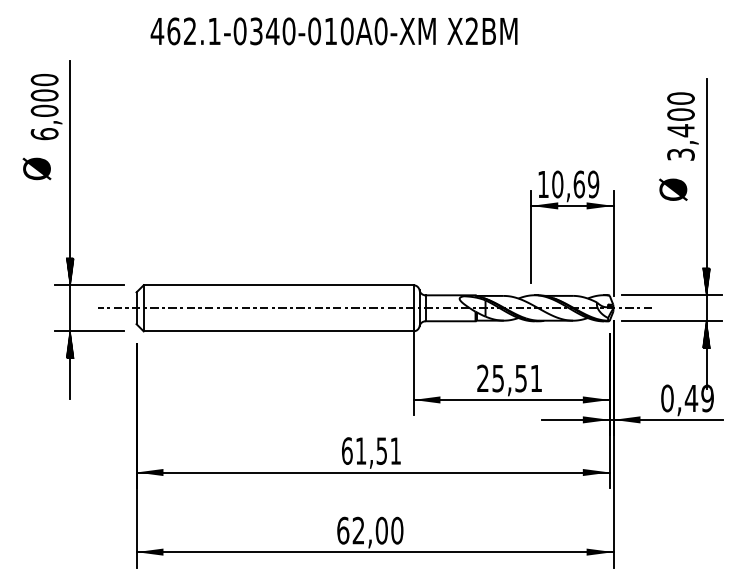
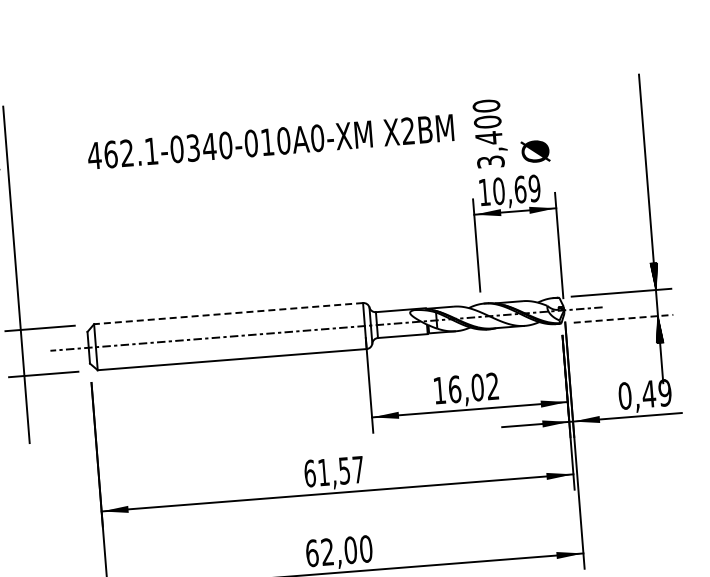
text: (333, 31) -> (270, 142), moved
text: (682, 126) -> (490, 133), moved
text: (673, 189) -> (535, 151), moved
hatch: (69, 271) -> (19, 316), removed
line: (278, 285) -> (228, 313), solid -> dashed
line: (671, 321) -> (623, 318), solid -> dashed
hatch: (69, 344) -> (24, 389), removed
text: (509, 378) -> (466, 388), 25,51 -> 16,02
text: (395, 450) -> (358, 469), 61,51 -> 61,57

